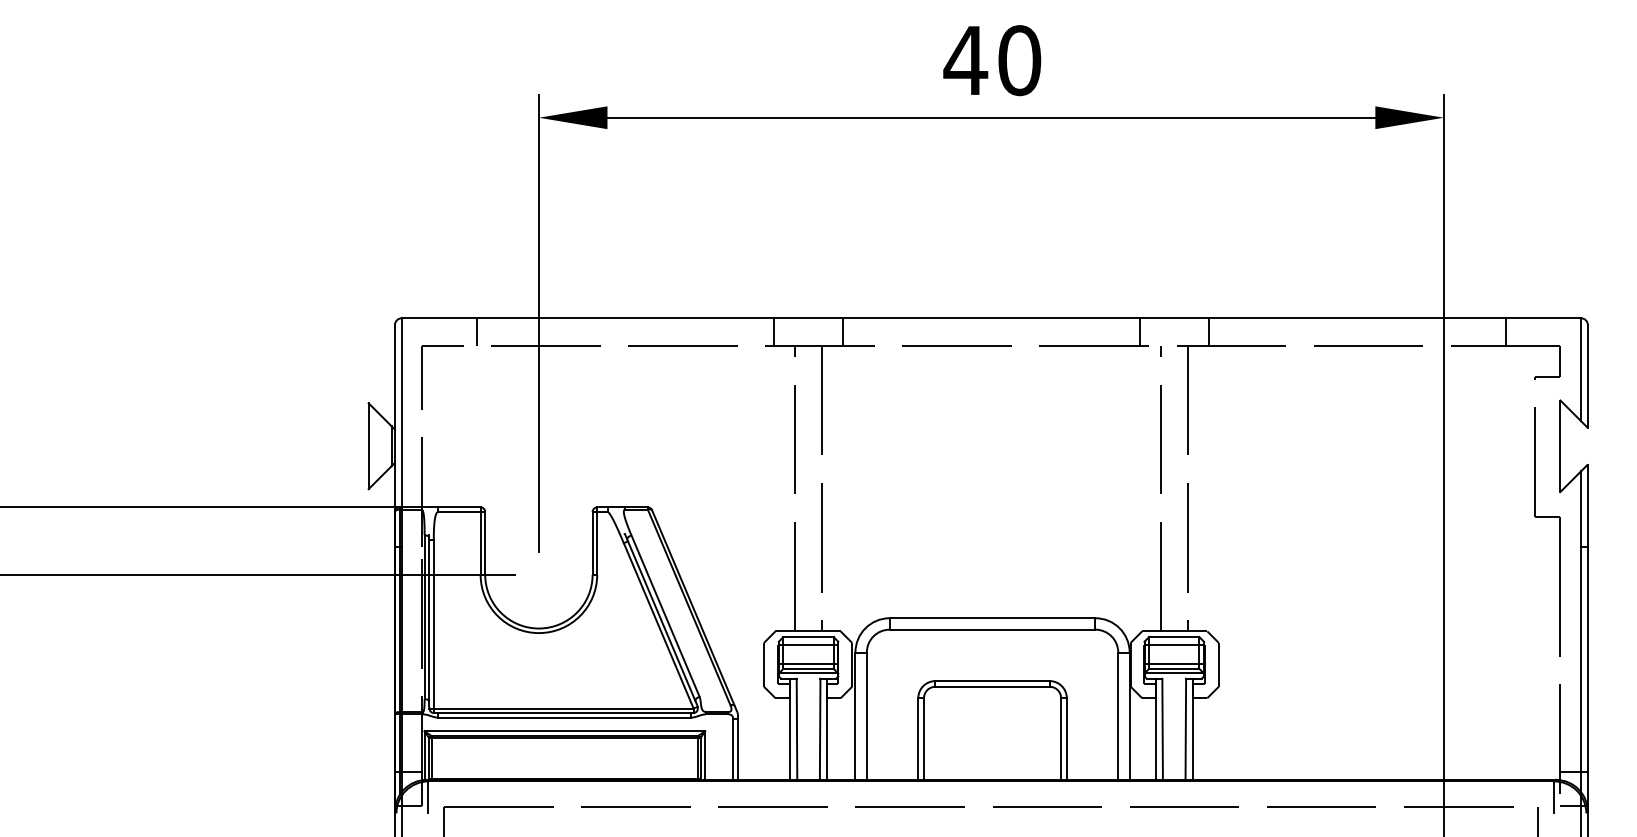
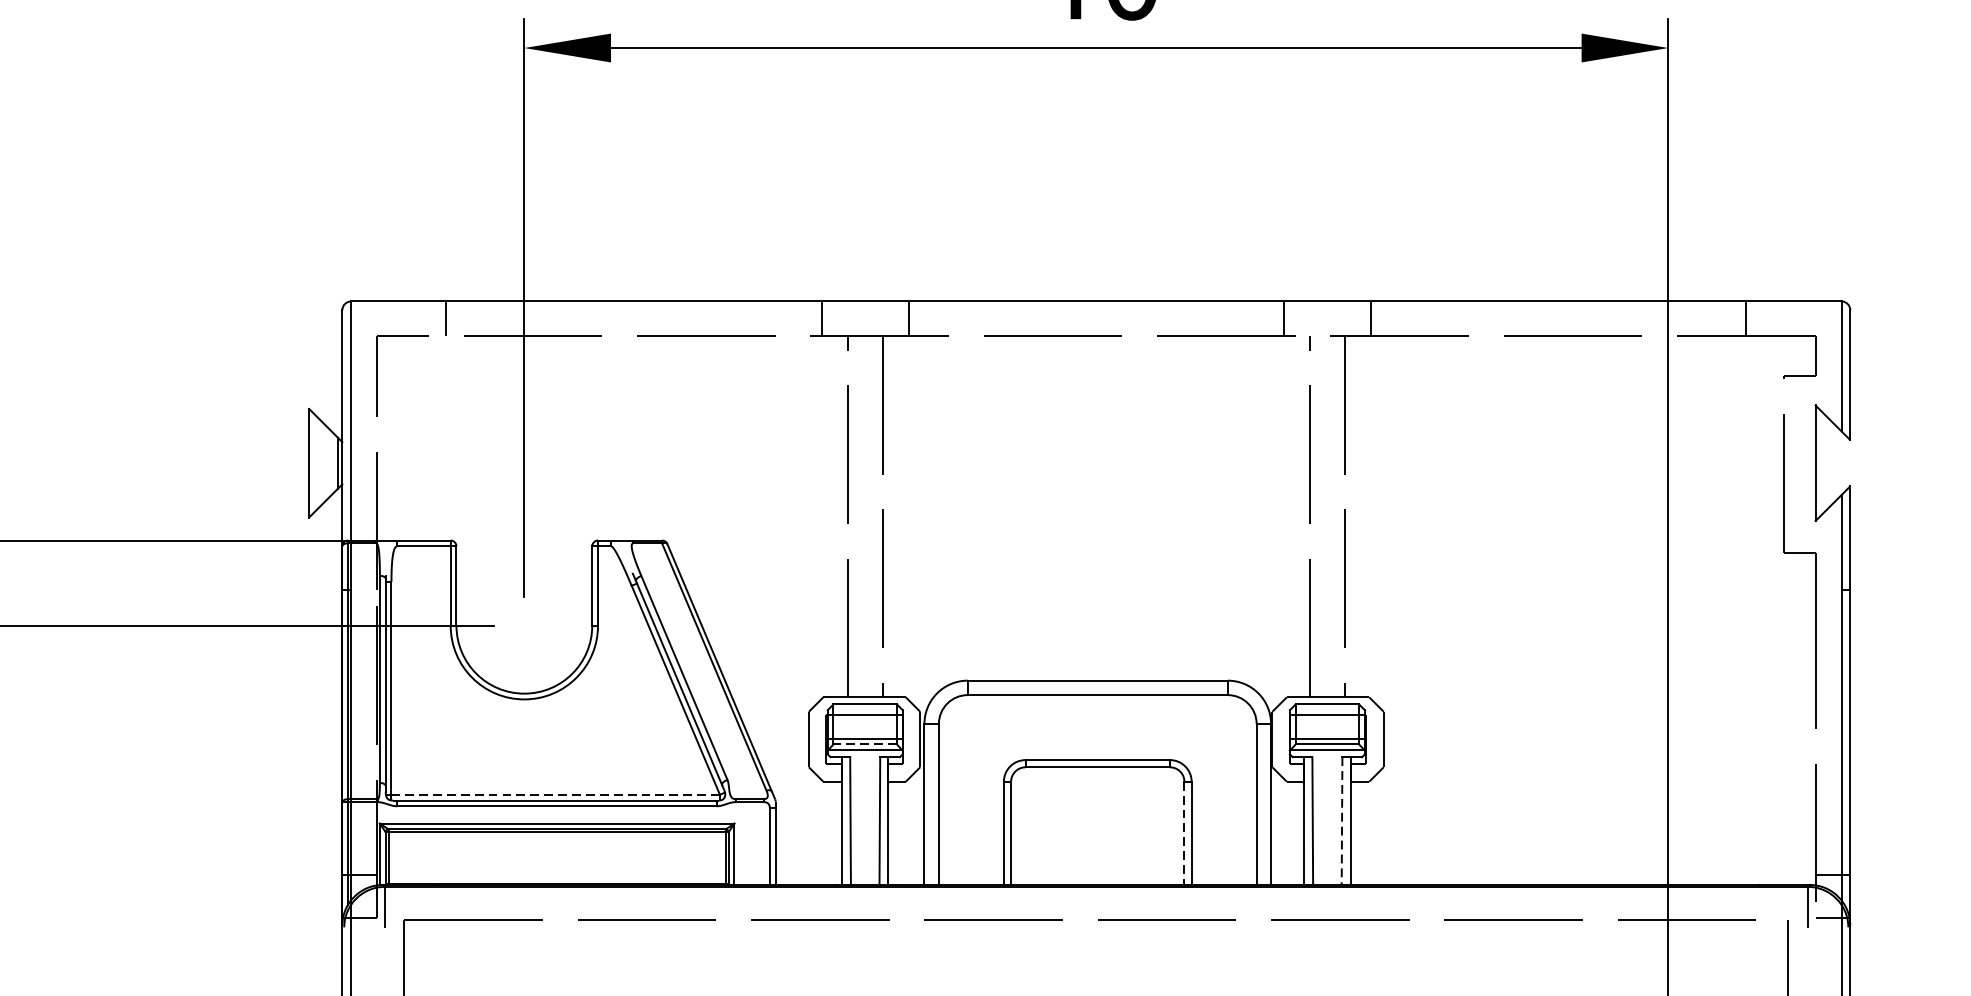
line: (808, 668) -> (865, 744), solid -> dashed
line: (563, 708) -> (555, 794), solid -> dashed
line: (1185, 729) -> (1341, 821), solid -> dashed
line: (1061, 739) -> (1184, 833), solid -> dashed

